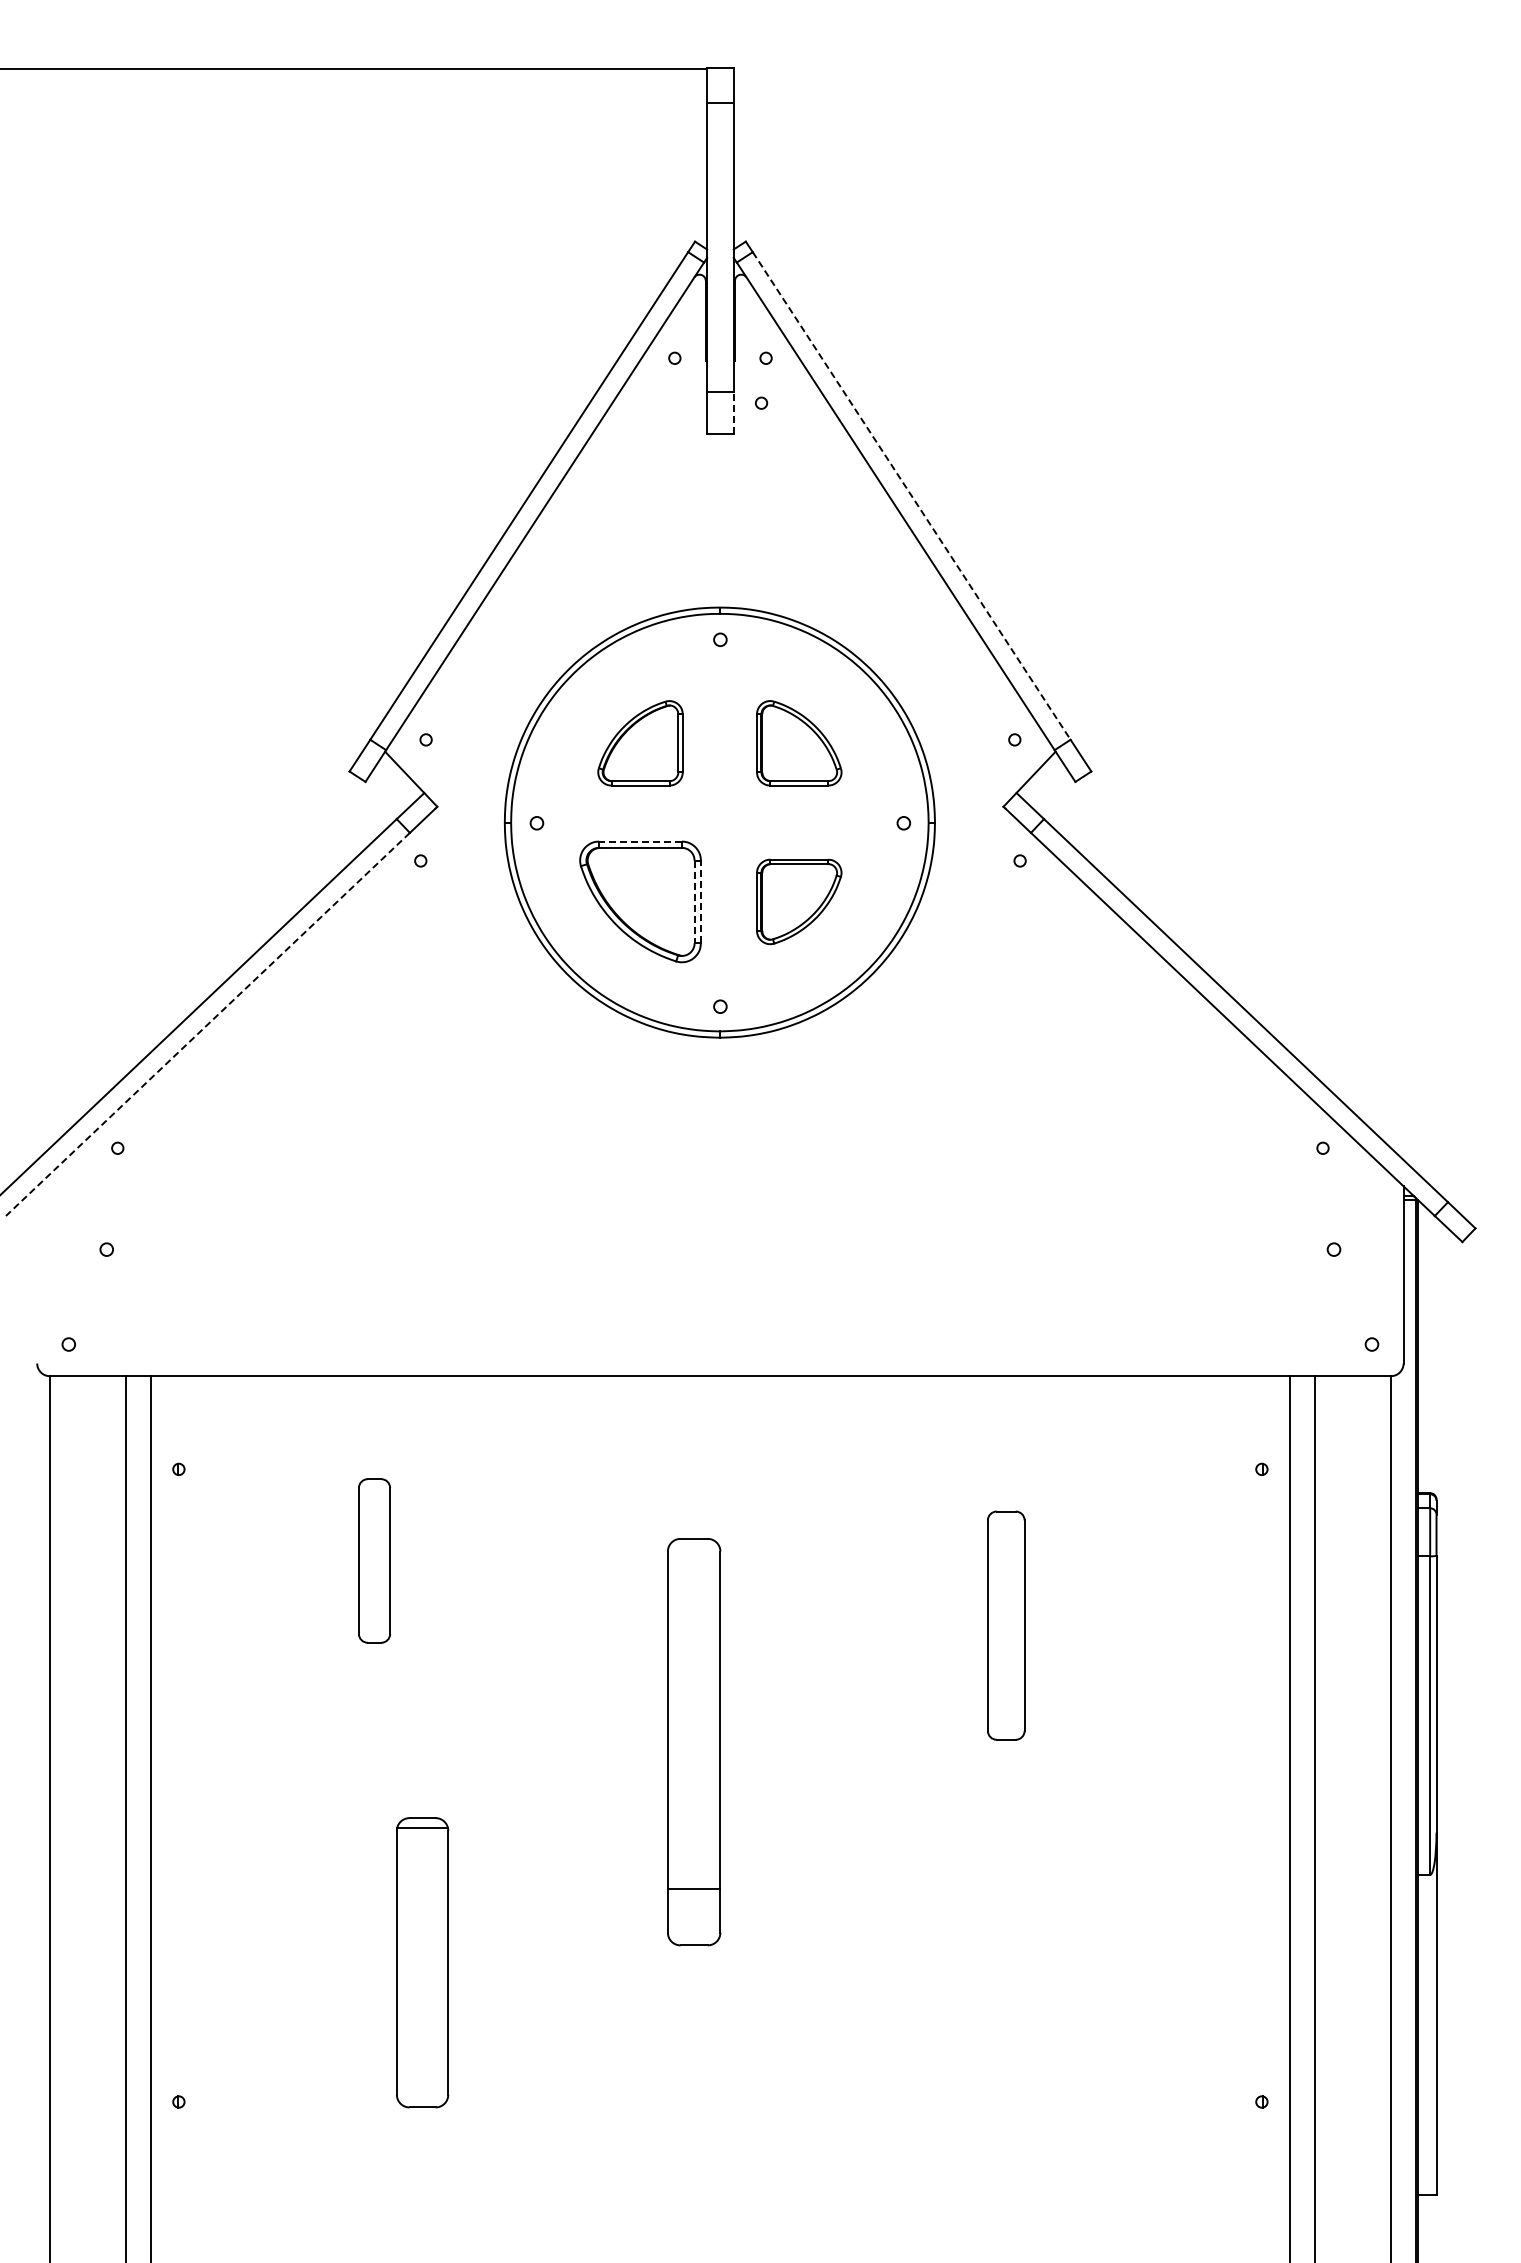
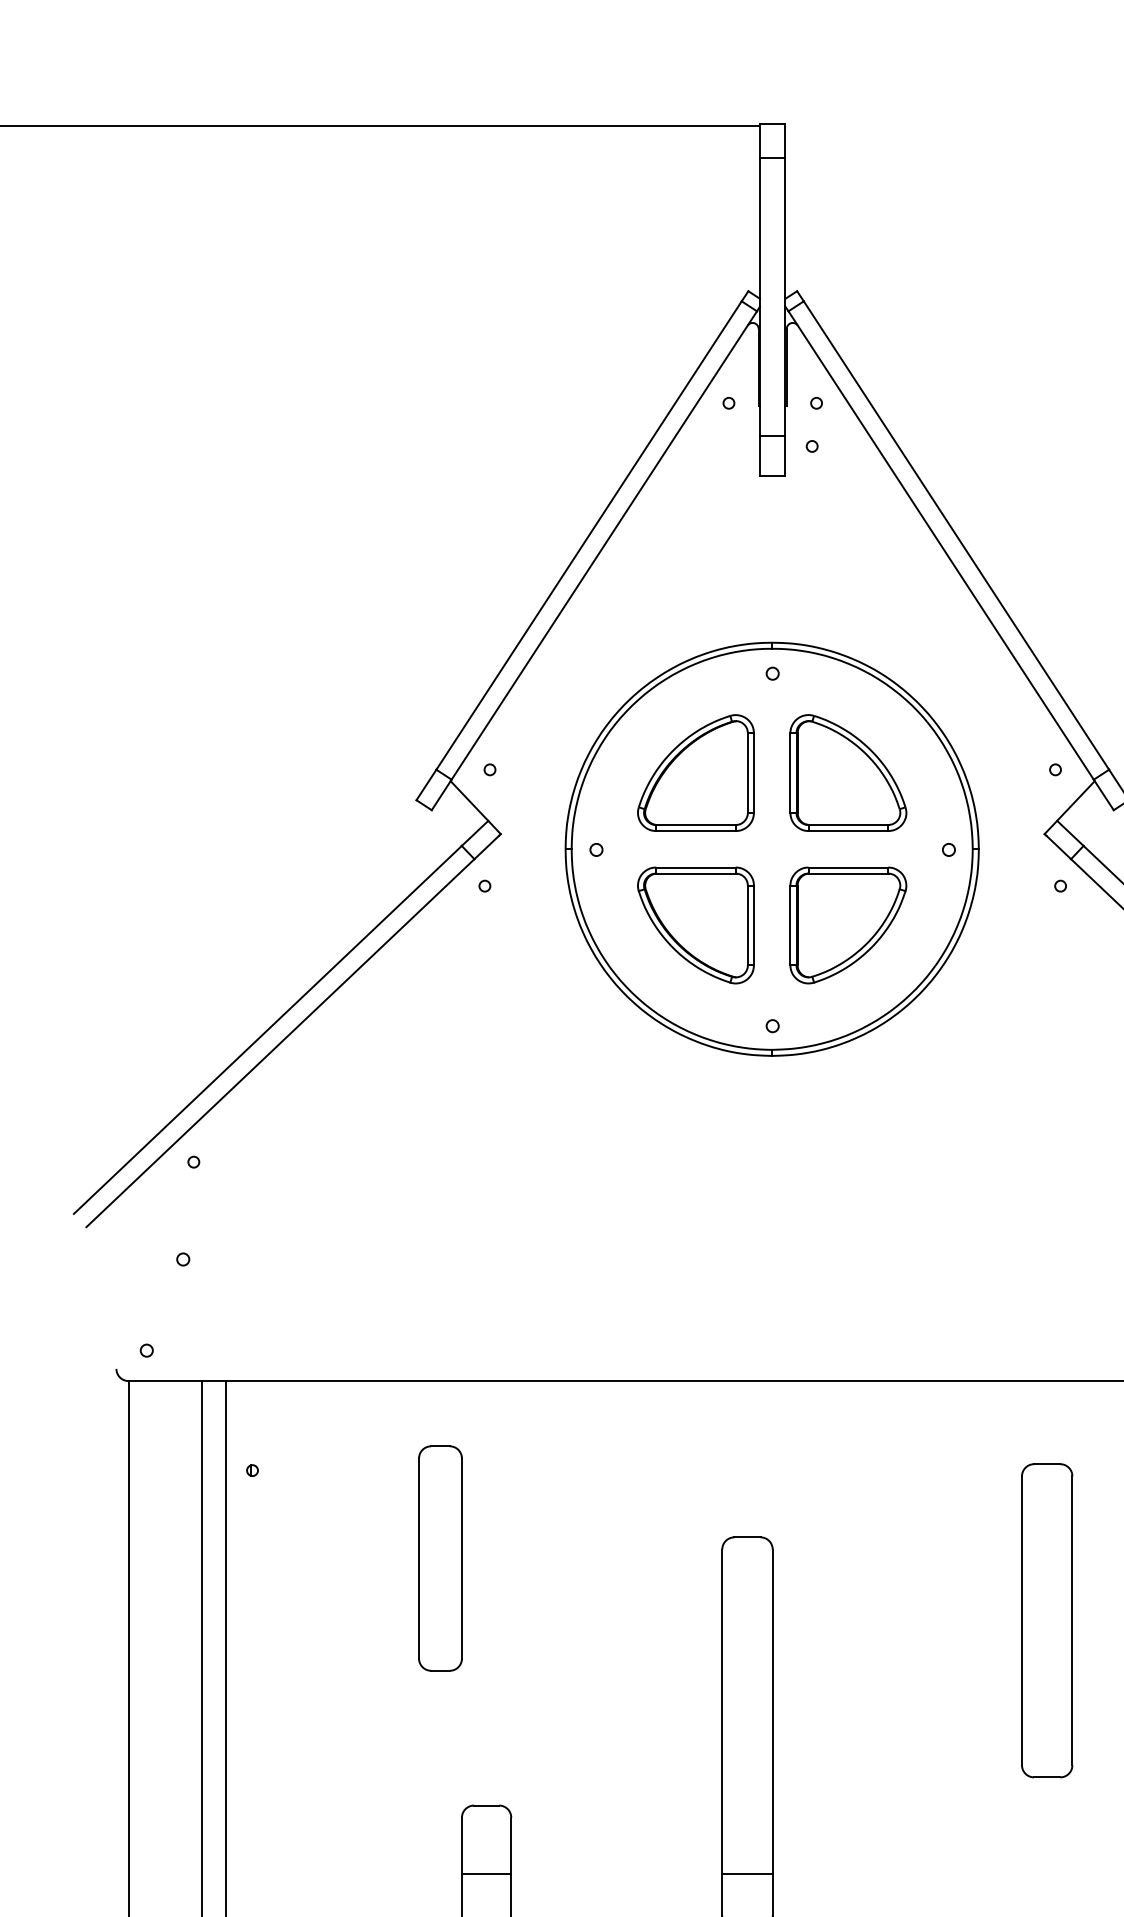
line: (733, 412) -> (785, 455), dashed -> solid
line: (911, 496) -> (956, 536), dashed -> solid
part: (640, 743) -> (695, 773), size x1.43
part: (799, 743) -> (848, 773), size x1.43
line: (640, 841) -> (695, 867), dashed -> solid
line: (700, 901) -> (753, 925), dashed -> solid
part: (799, 901) -> (848, 925), size x1.43
line: (694, 902) -> (747, 926), dashed -> solid
line: (207, 1024) -> (280, 1043), dashed -> solid
part: (374, 1560) -> (440, 1558), size x1.43
part: (1006, 1625) -> (1047, 1620), size x1.43
line: (422, 1827) -> (486, 1873), moved

